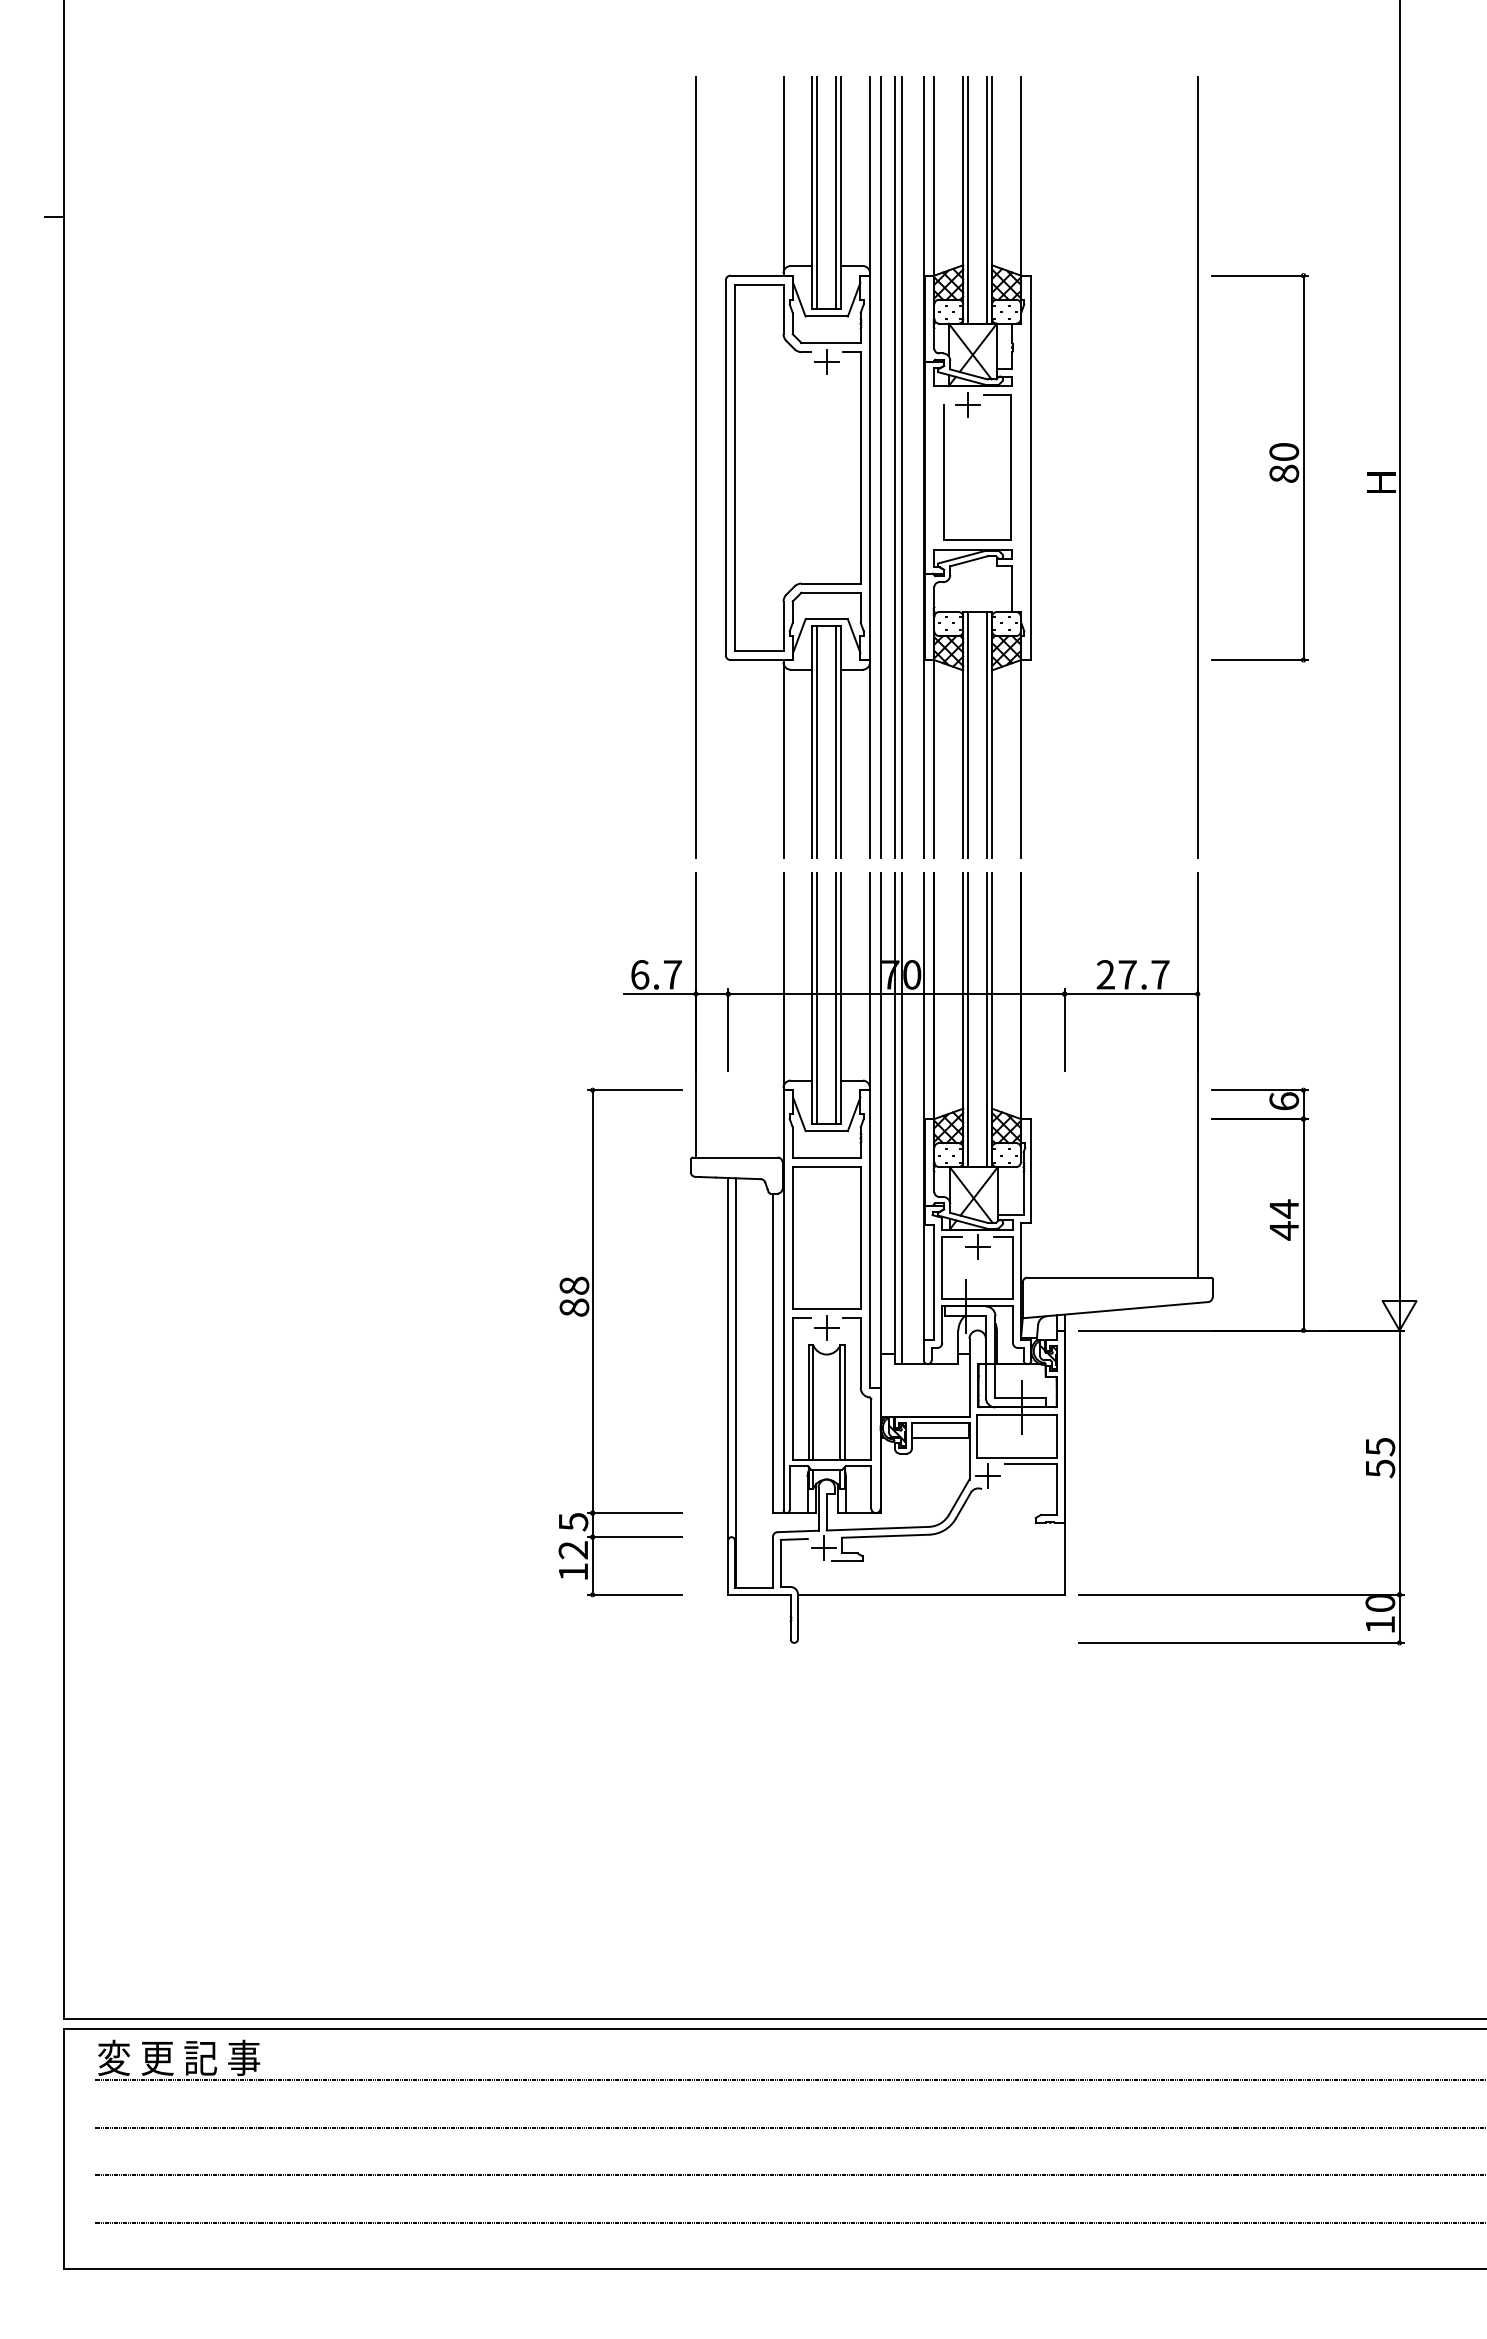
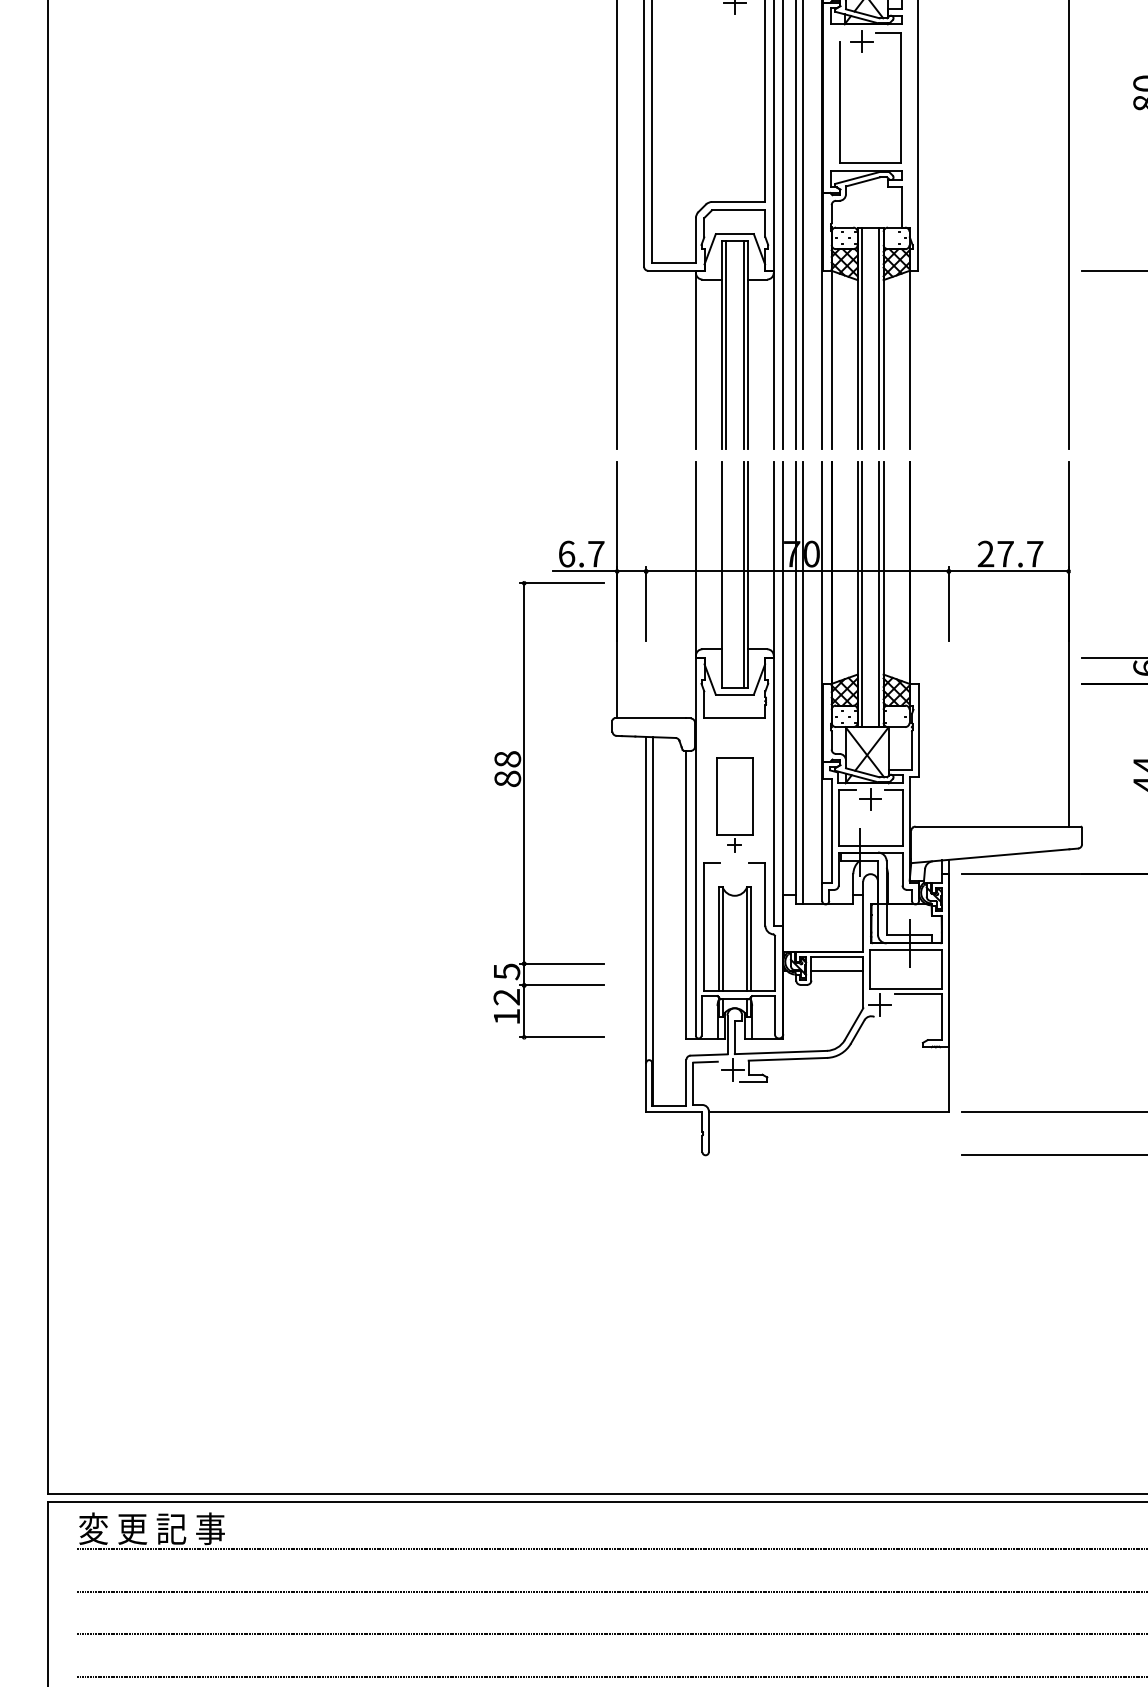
line: (817, 997) -> (726, 574), removed
part: (826, 1253) -> (734, 804), size x0.6
part: (593, 1342) -> (524, 810), moved

